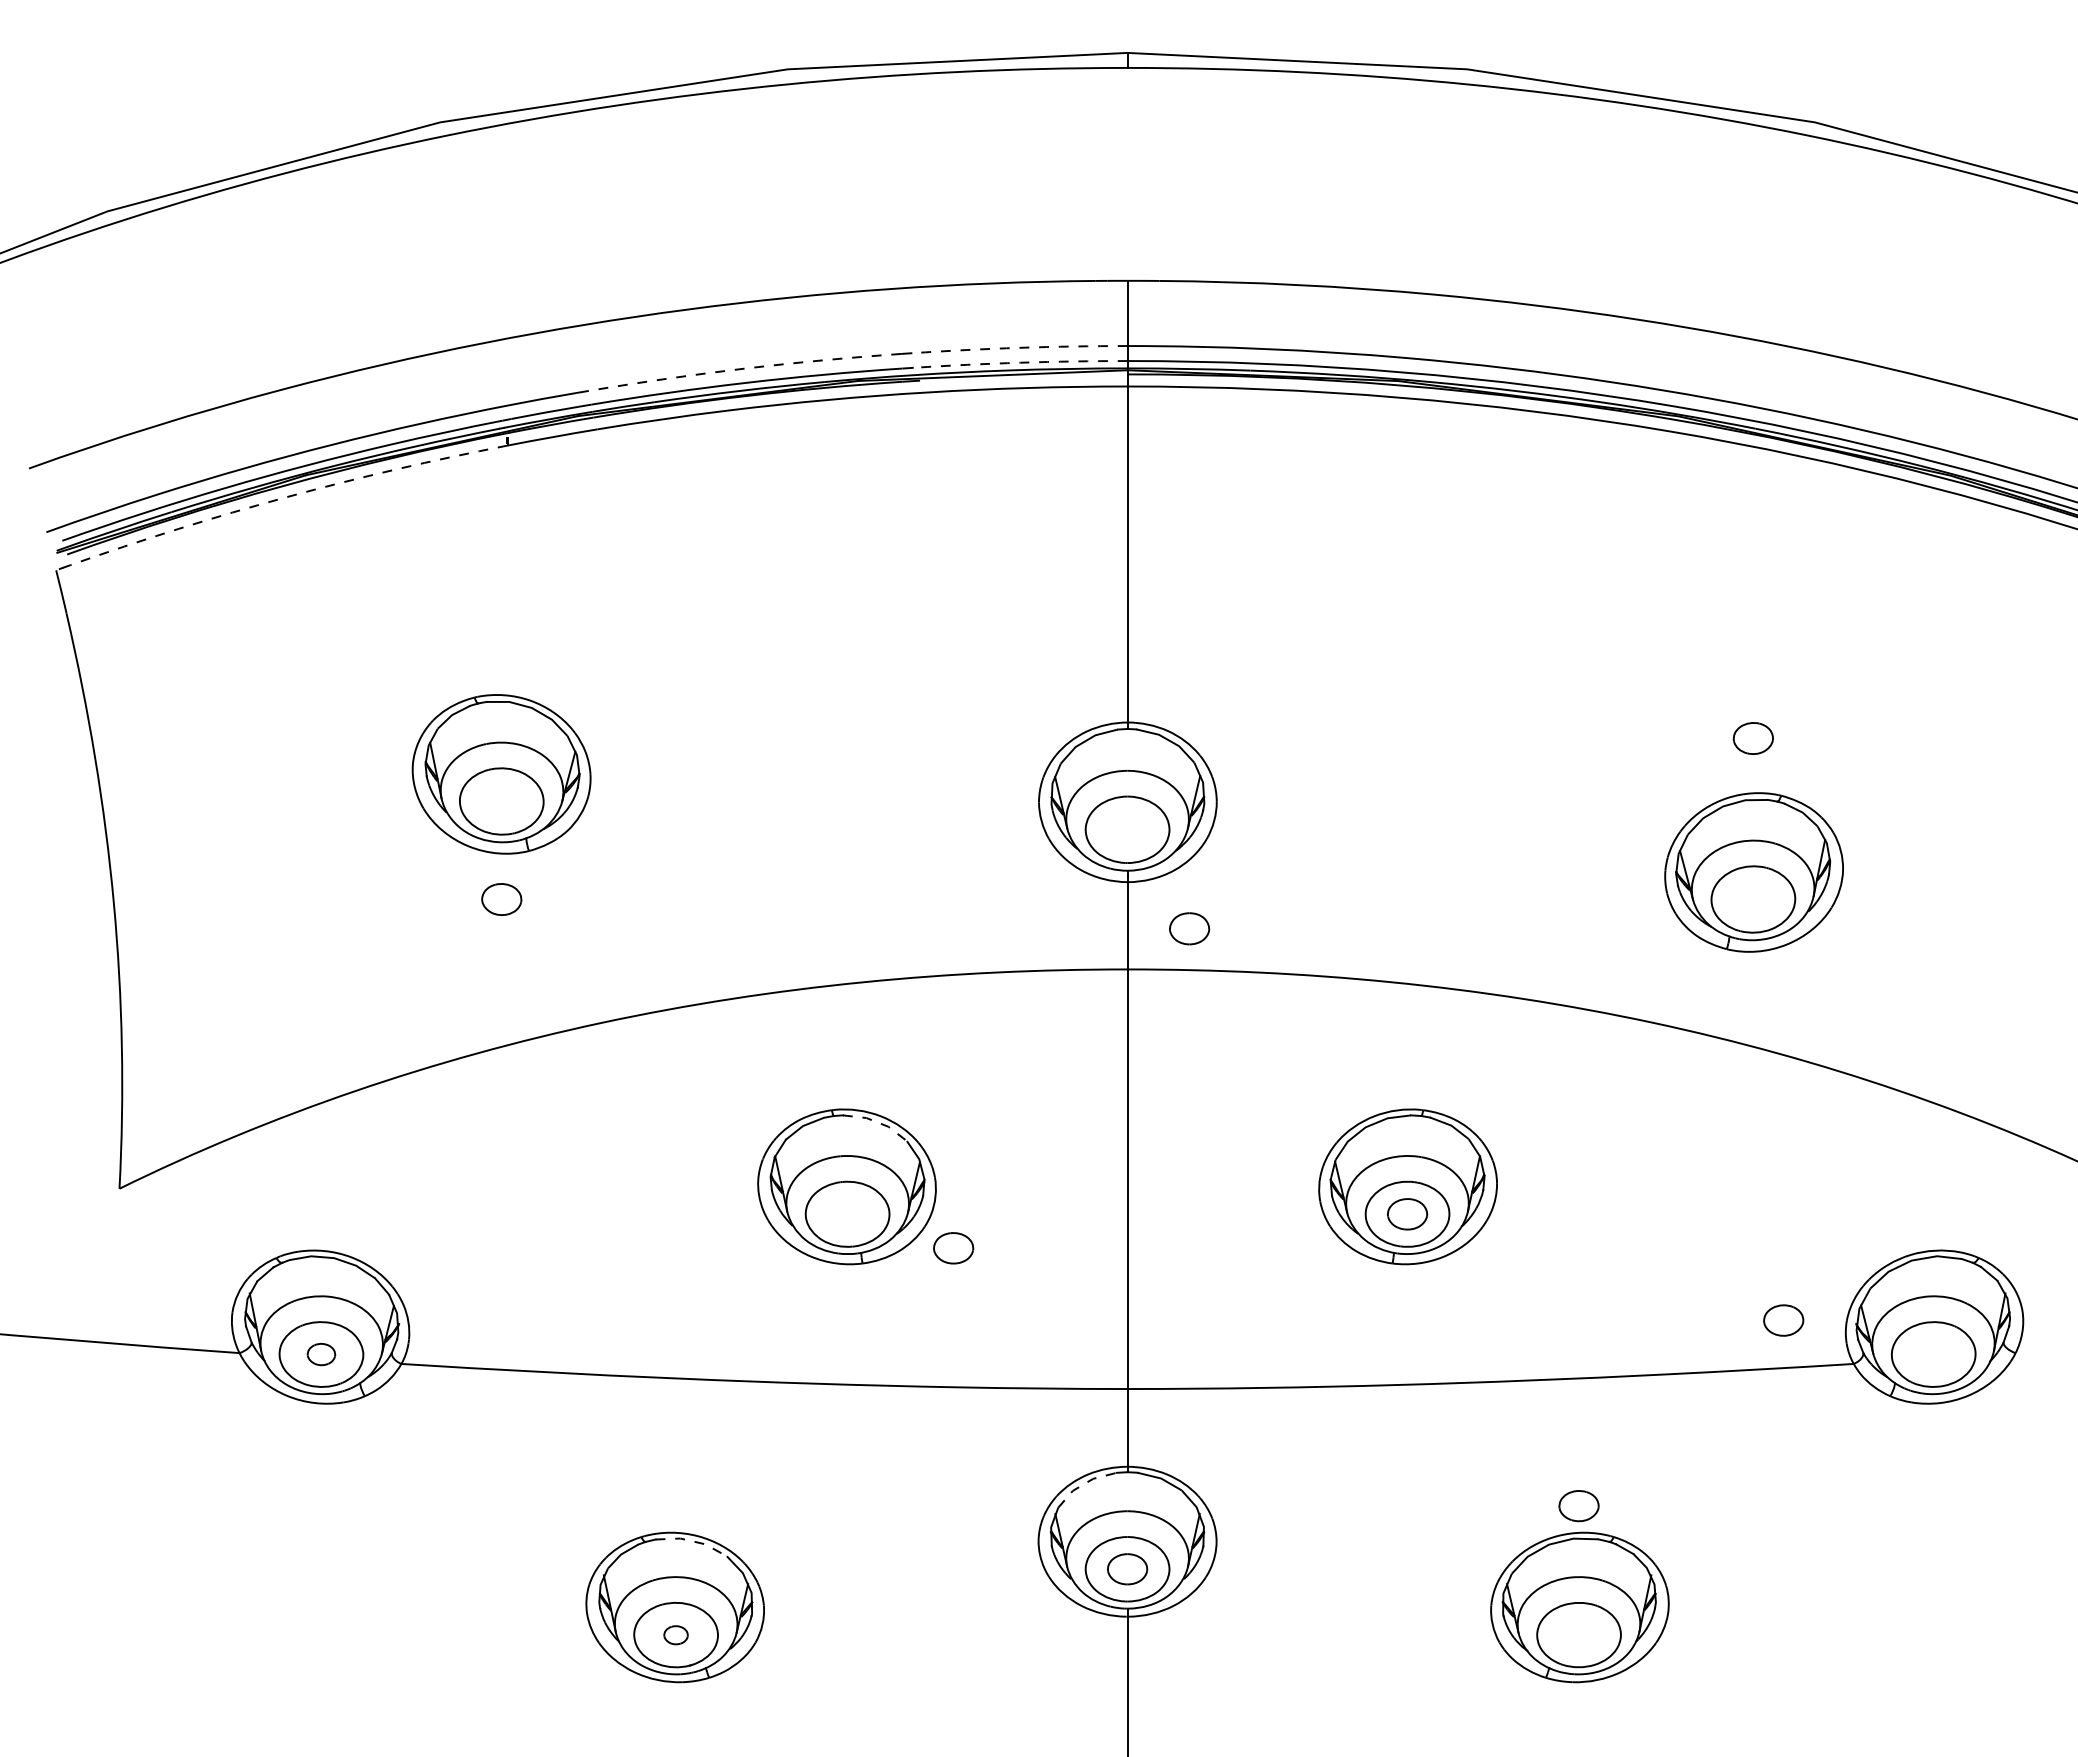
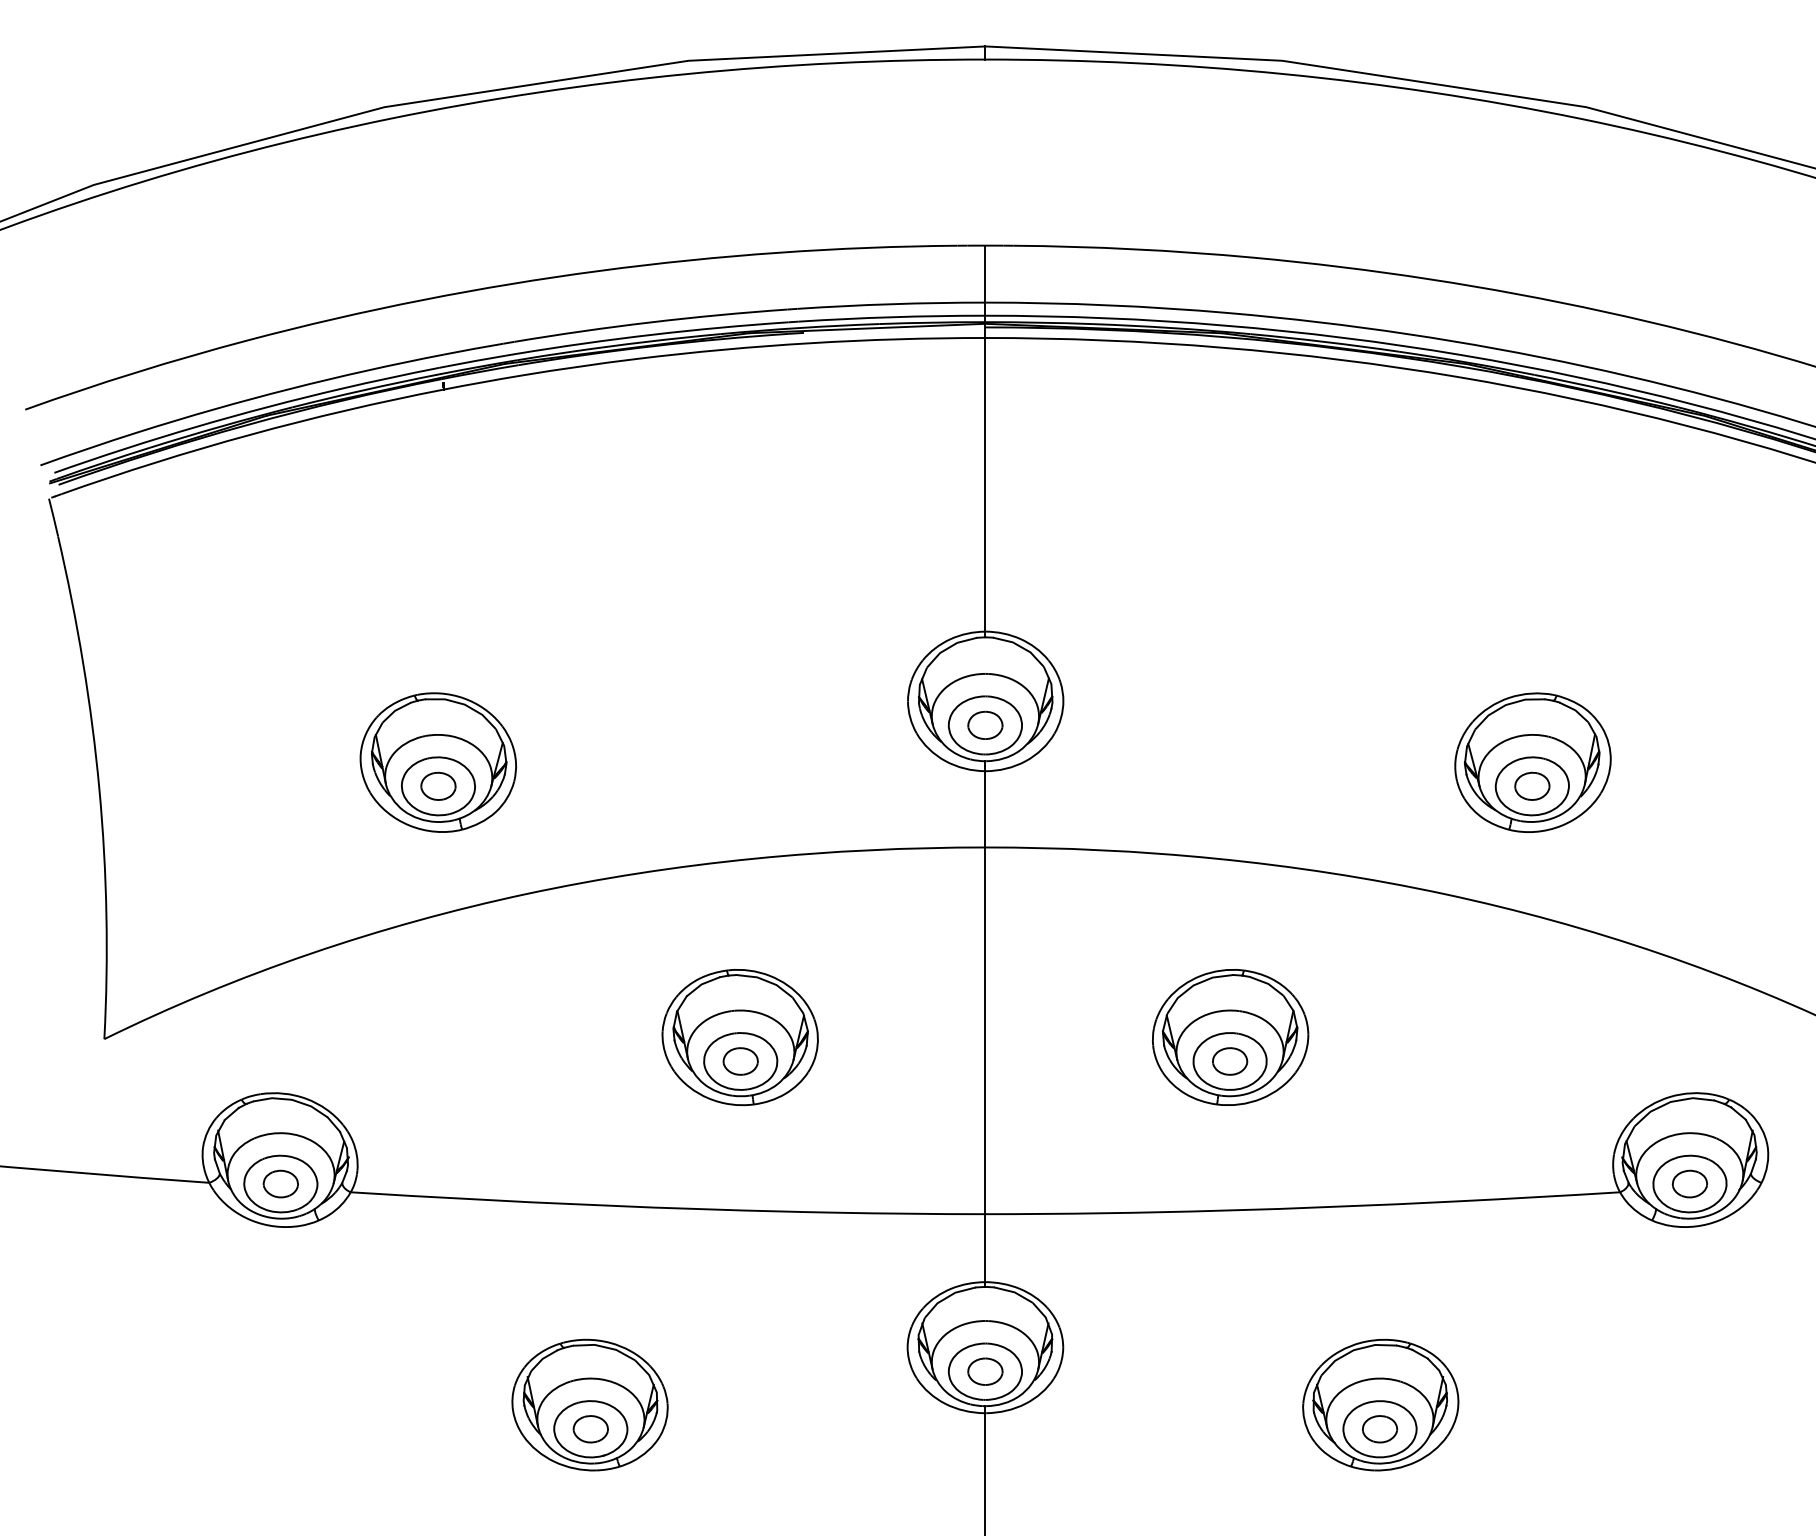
arc: (1019, 347) -> (890, 303), dashed -> solid
arc: (1020, 362) -> (891, 317), dashed -> solid
arc: (744, 368) -> (650, 322), dashed -> solid
arc: (286, 497) -> (250, 435), dashed -> solid
part: (1752, 738) -> (1531, 786), moved
part: (501, 774) -> (438, 762), moved
part: (1189, 928) -> (985, 725), moved
line: (877, 1122) -> (766, 981), dashed -> solid
part: (953, 1248) -> (740, 1061), moved
part: (1783, 1320) -> (1689, 1184), moved
part: (321, 1354) -> (280, 1184), size x1.43
line: (1083, 1484) -> (946, 1297), dashed -> solid
part: (1578, 1506) -> (1379, 1429), moved
line: (692, 1541) -> (605, 1347), dashed -> solid
part: (675, 1635) -> (590, 1429), size x1.67

